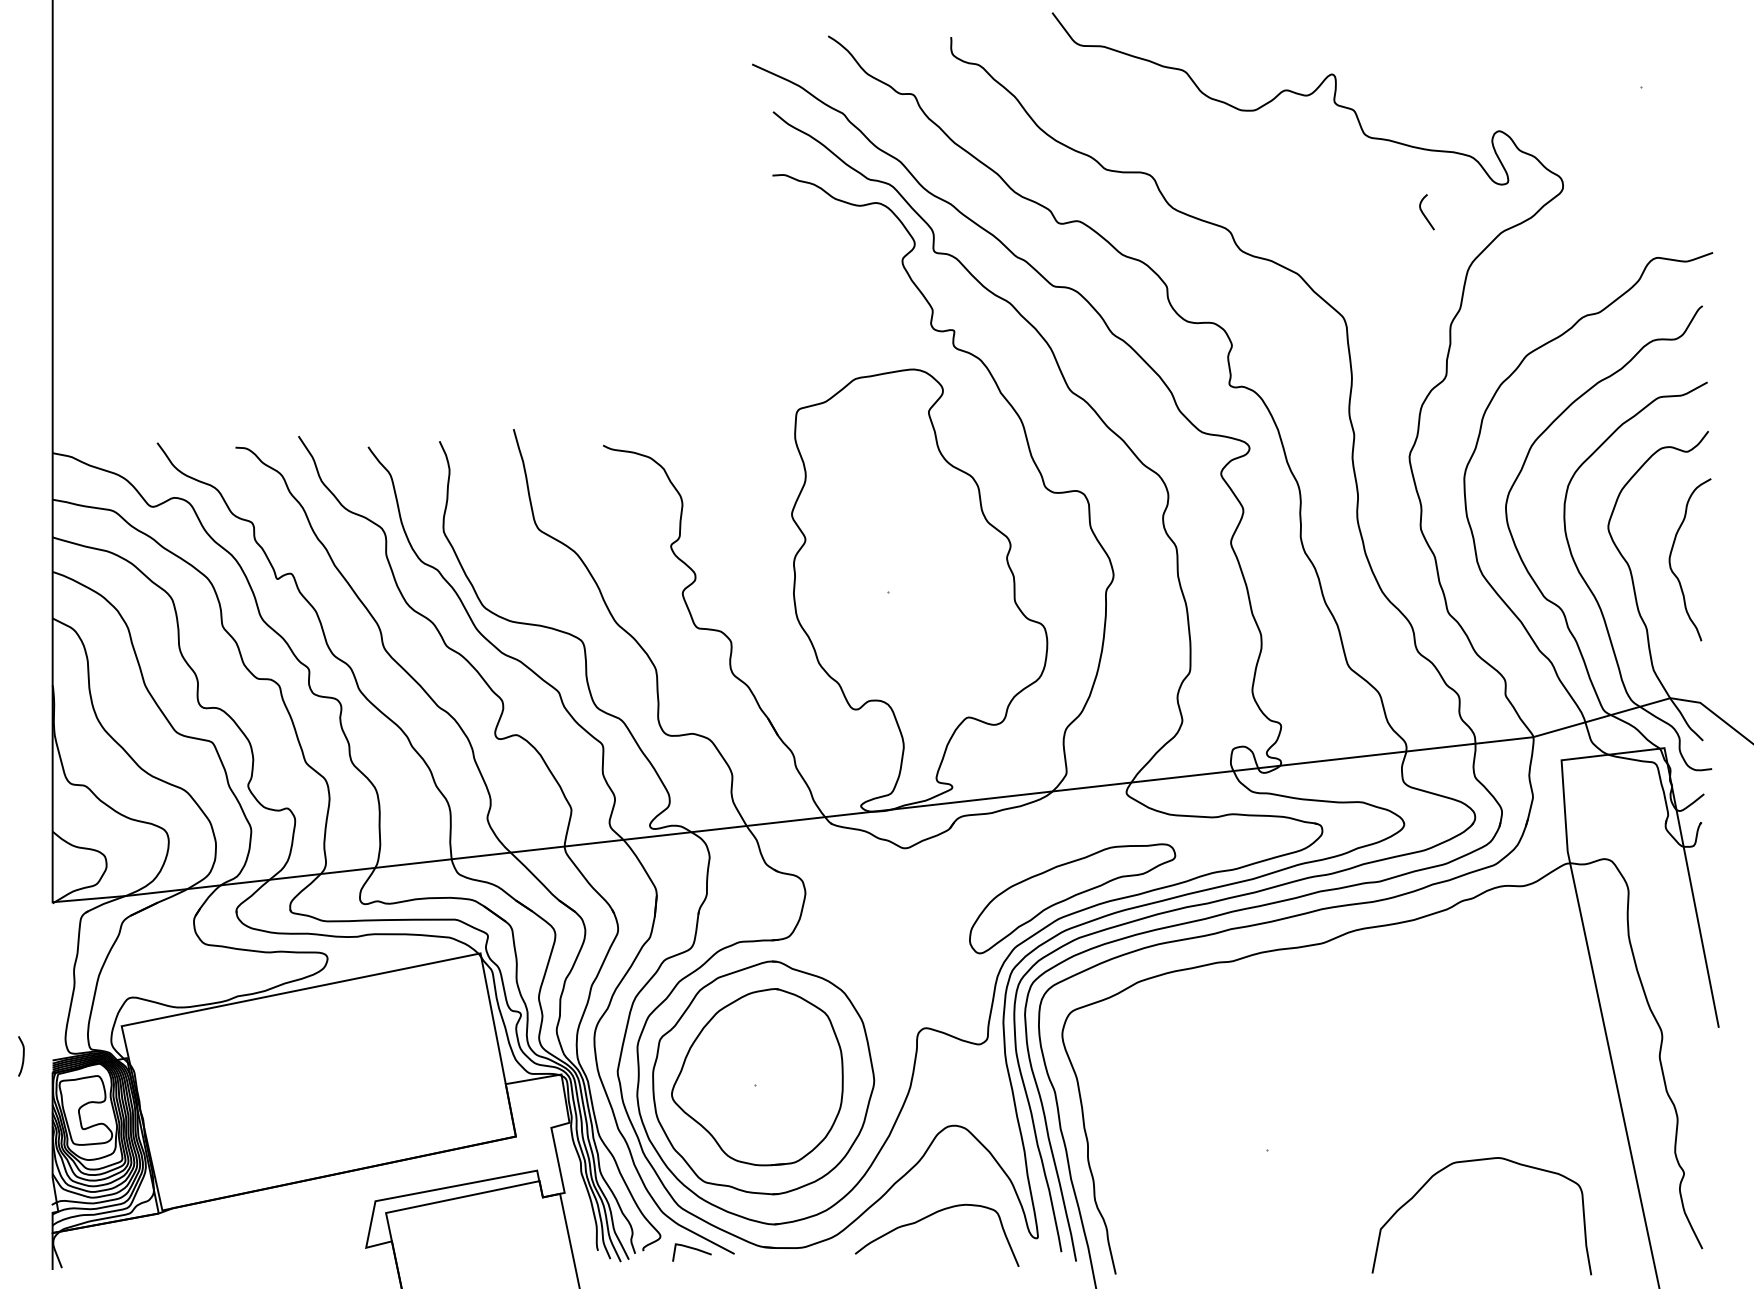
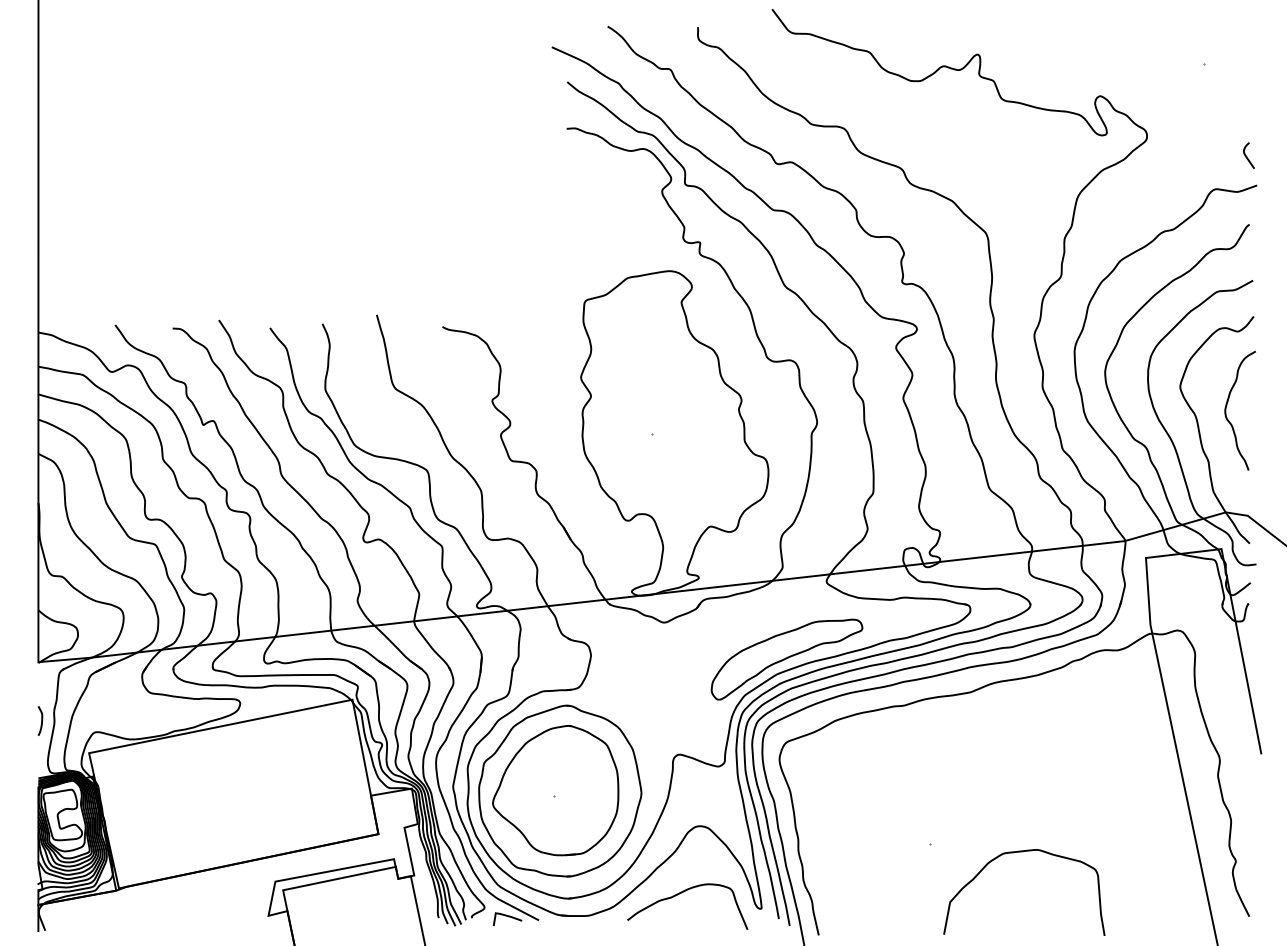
curve: (1424, 213) -> (1247, 156), moved
curve: (22, 1056) -> (41, 721), moved
curve: (1476, 1161) -> (1020, 852), moved

